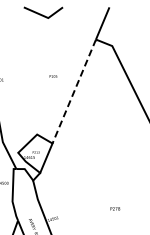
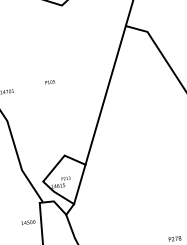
text: (53, 76) -> (50, 82), moved
line: (74, 92) -> (106, 96), dashed -> solid

